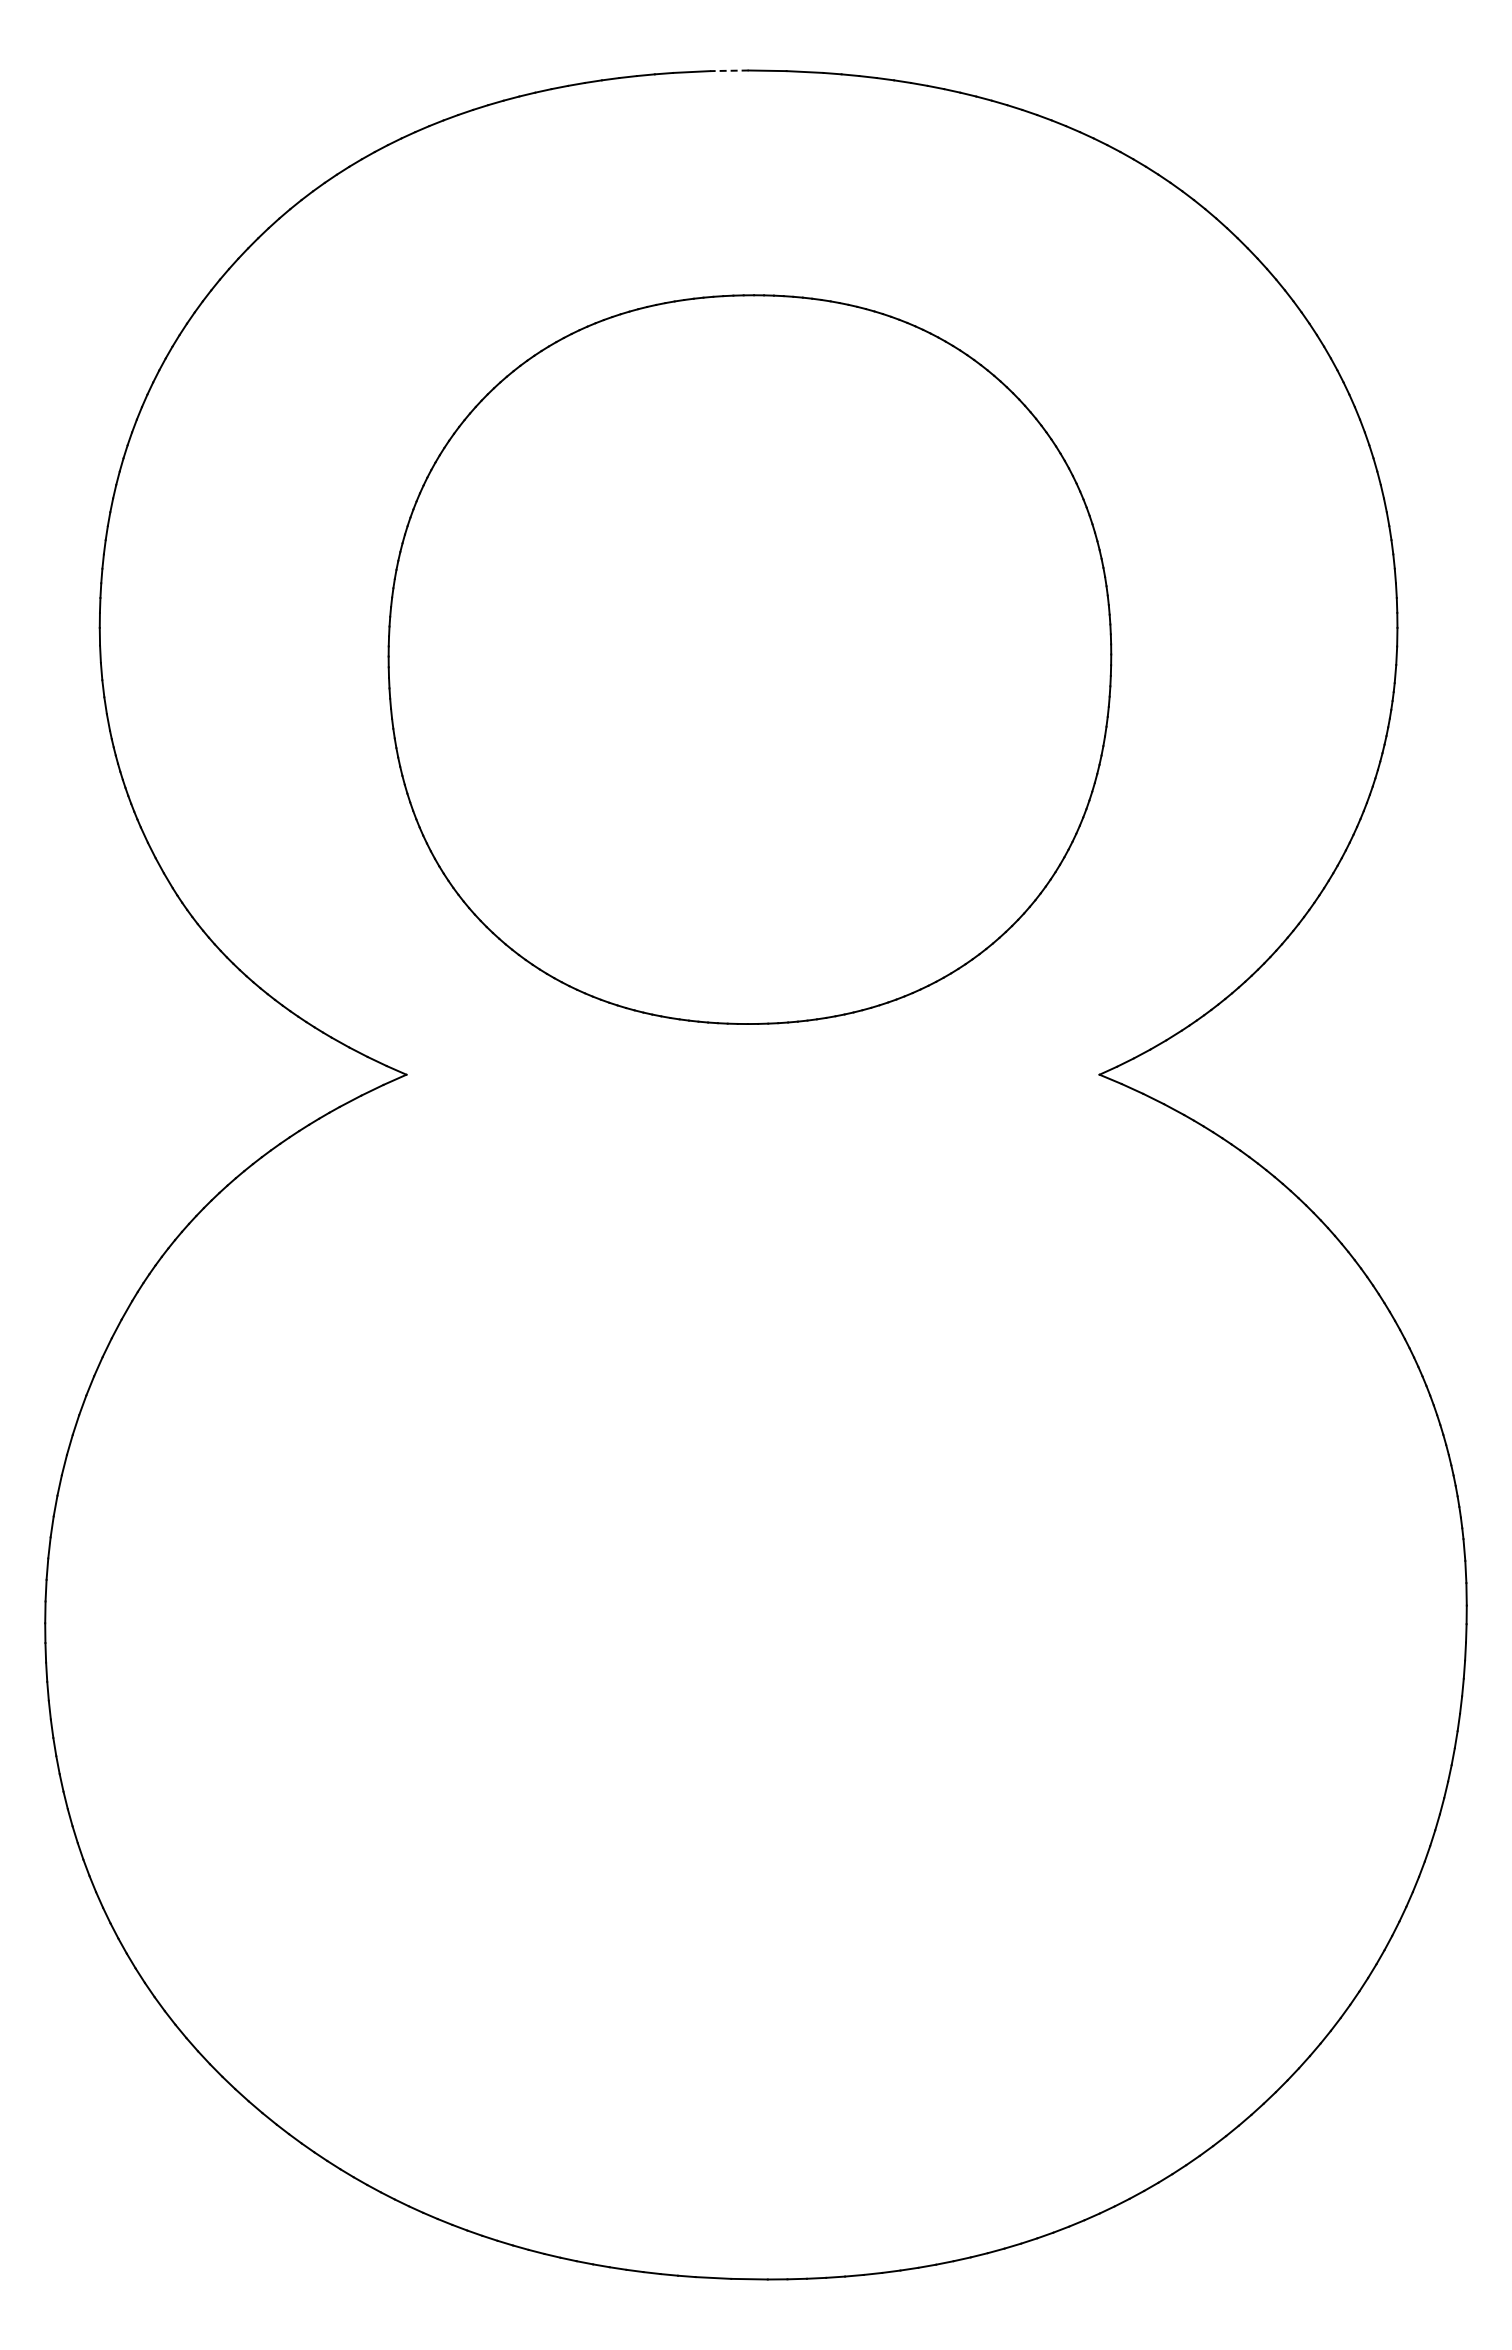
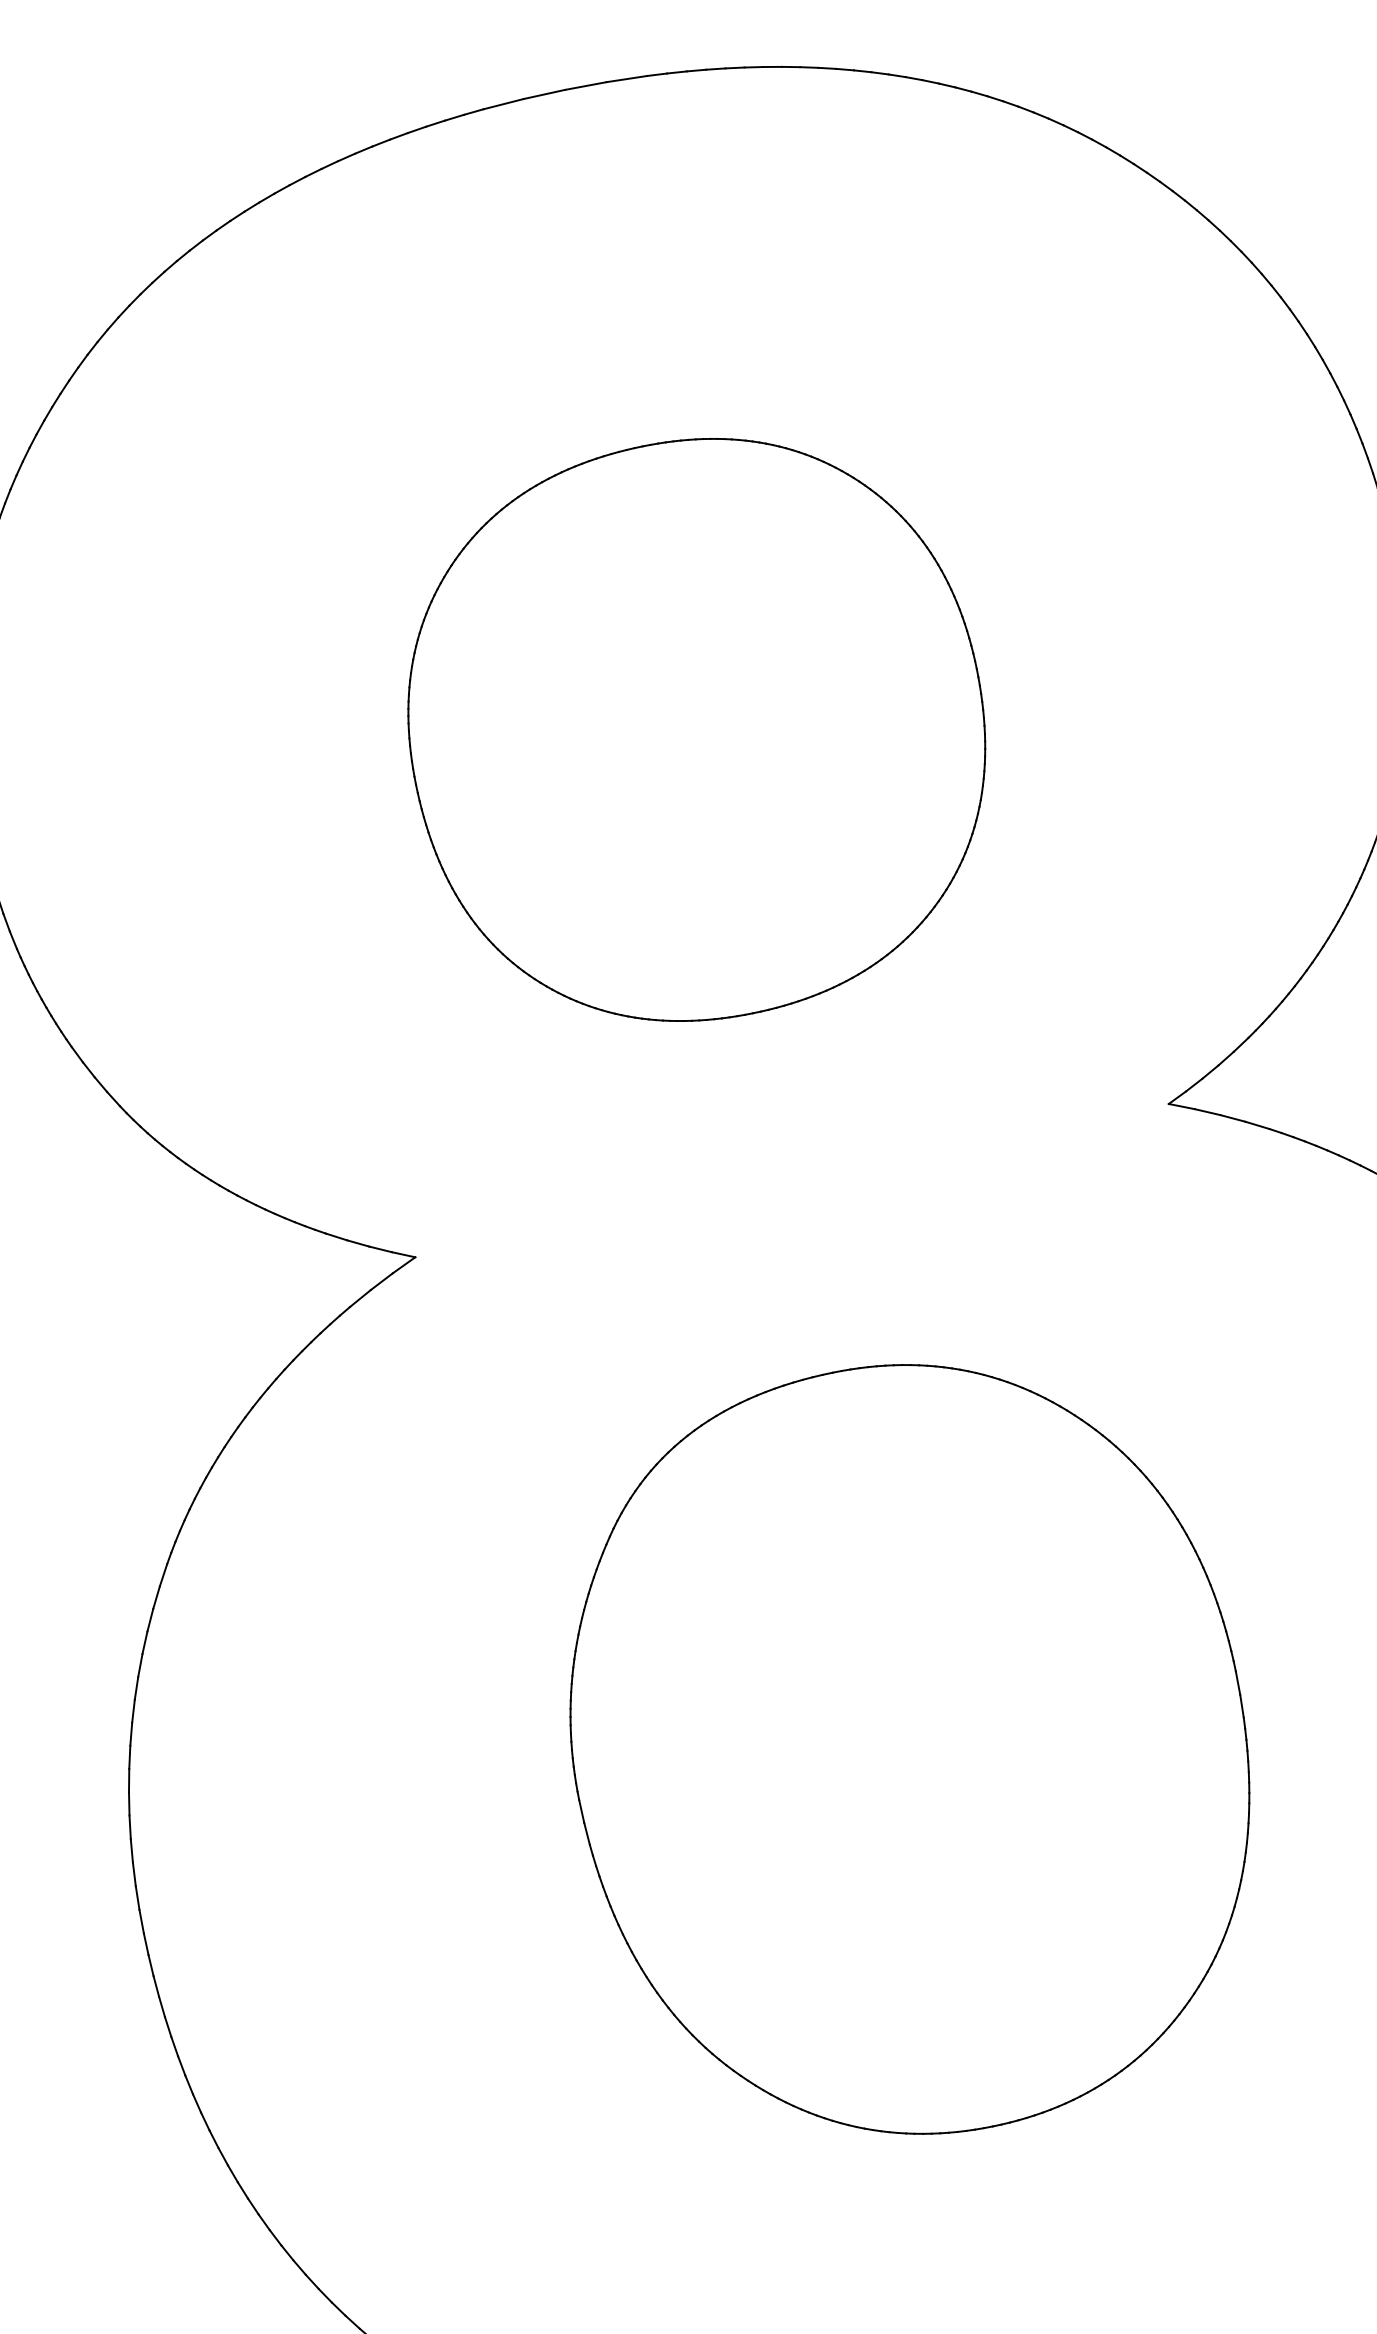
line: (728, 70) -> (543, 94), dashed -> solid
part: (750, 659) -> (697, 729), size x0.71
part: (754, 1598) -> (909, 1749), added

